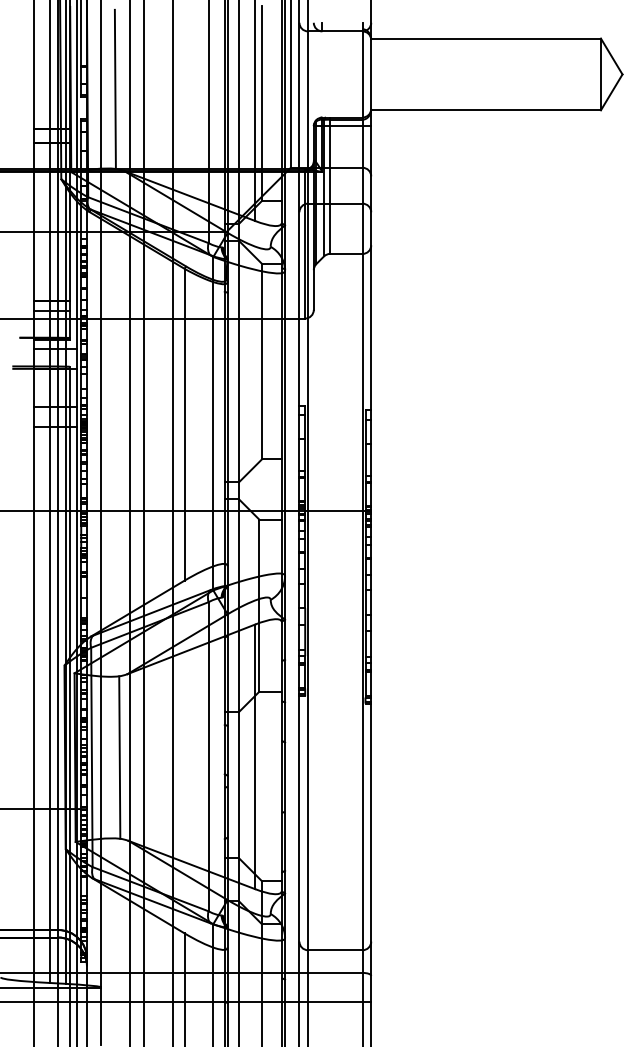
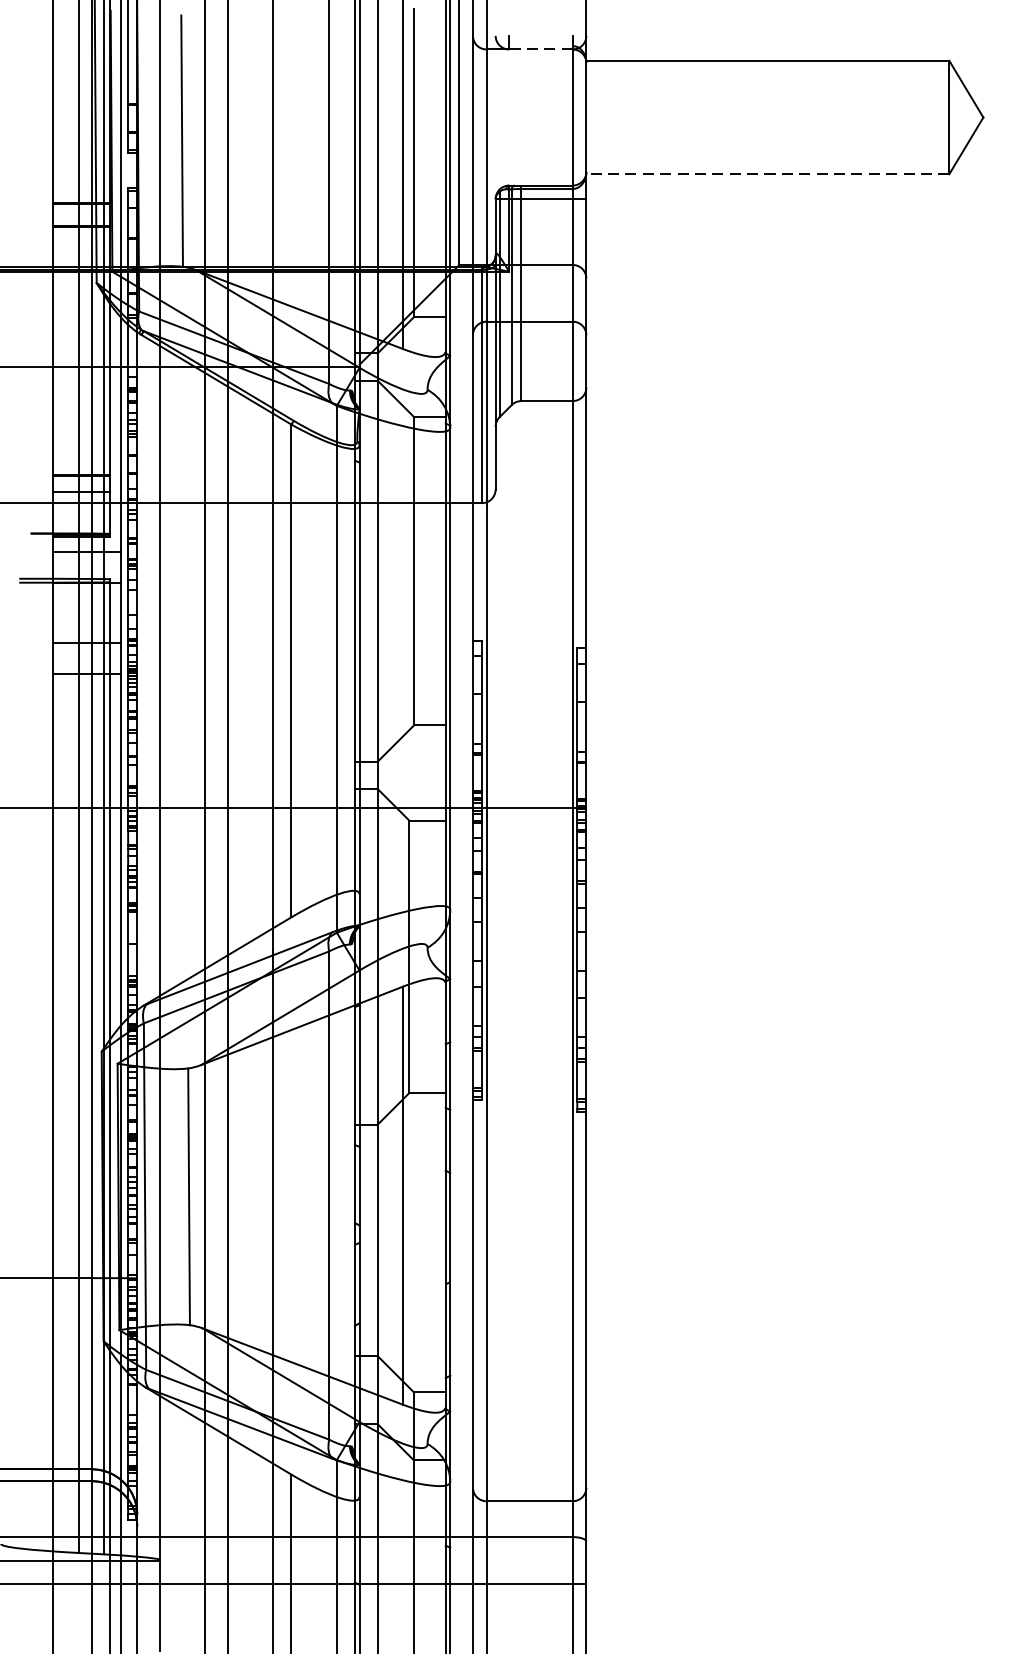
line: (342, 31) -> (540, 49), solid -> dashed
line: (486, 110) -> (768, 174), solid -> dashed

